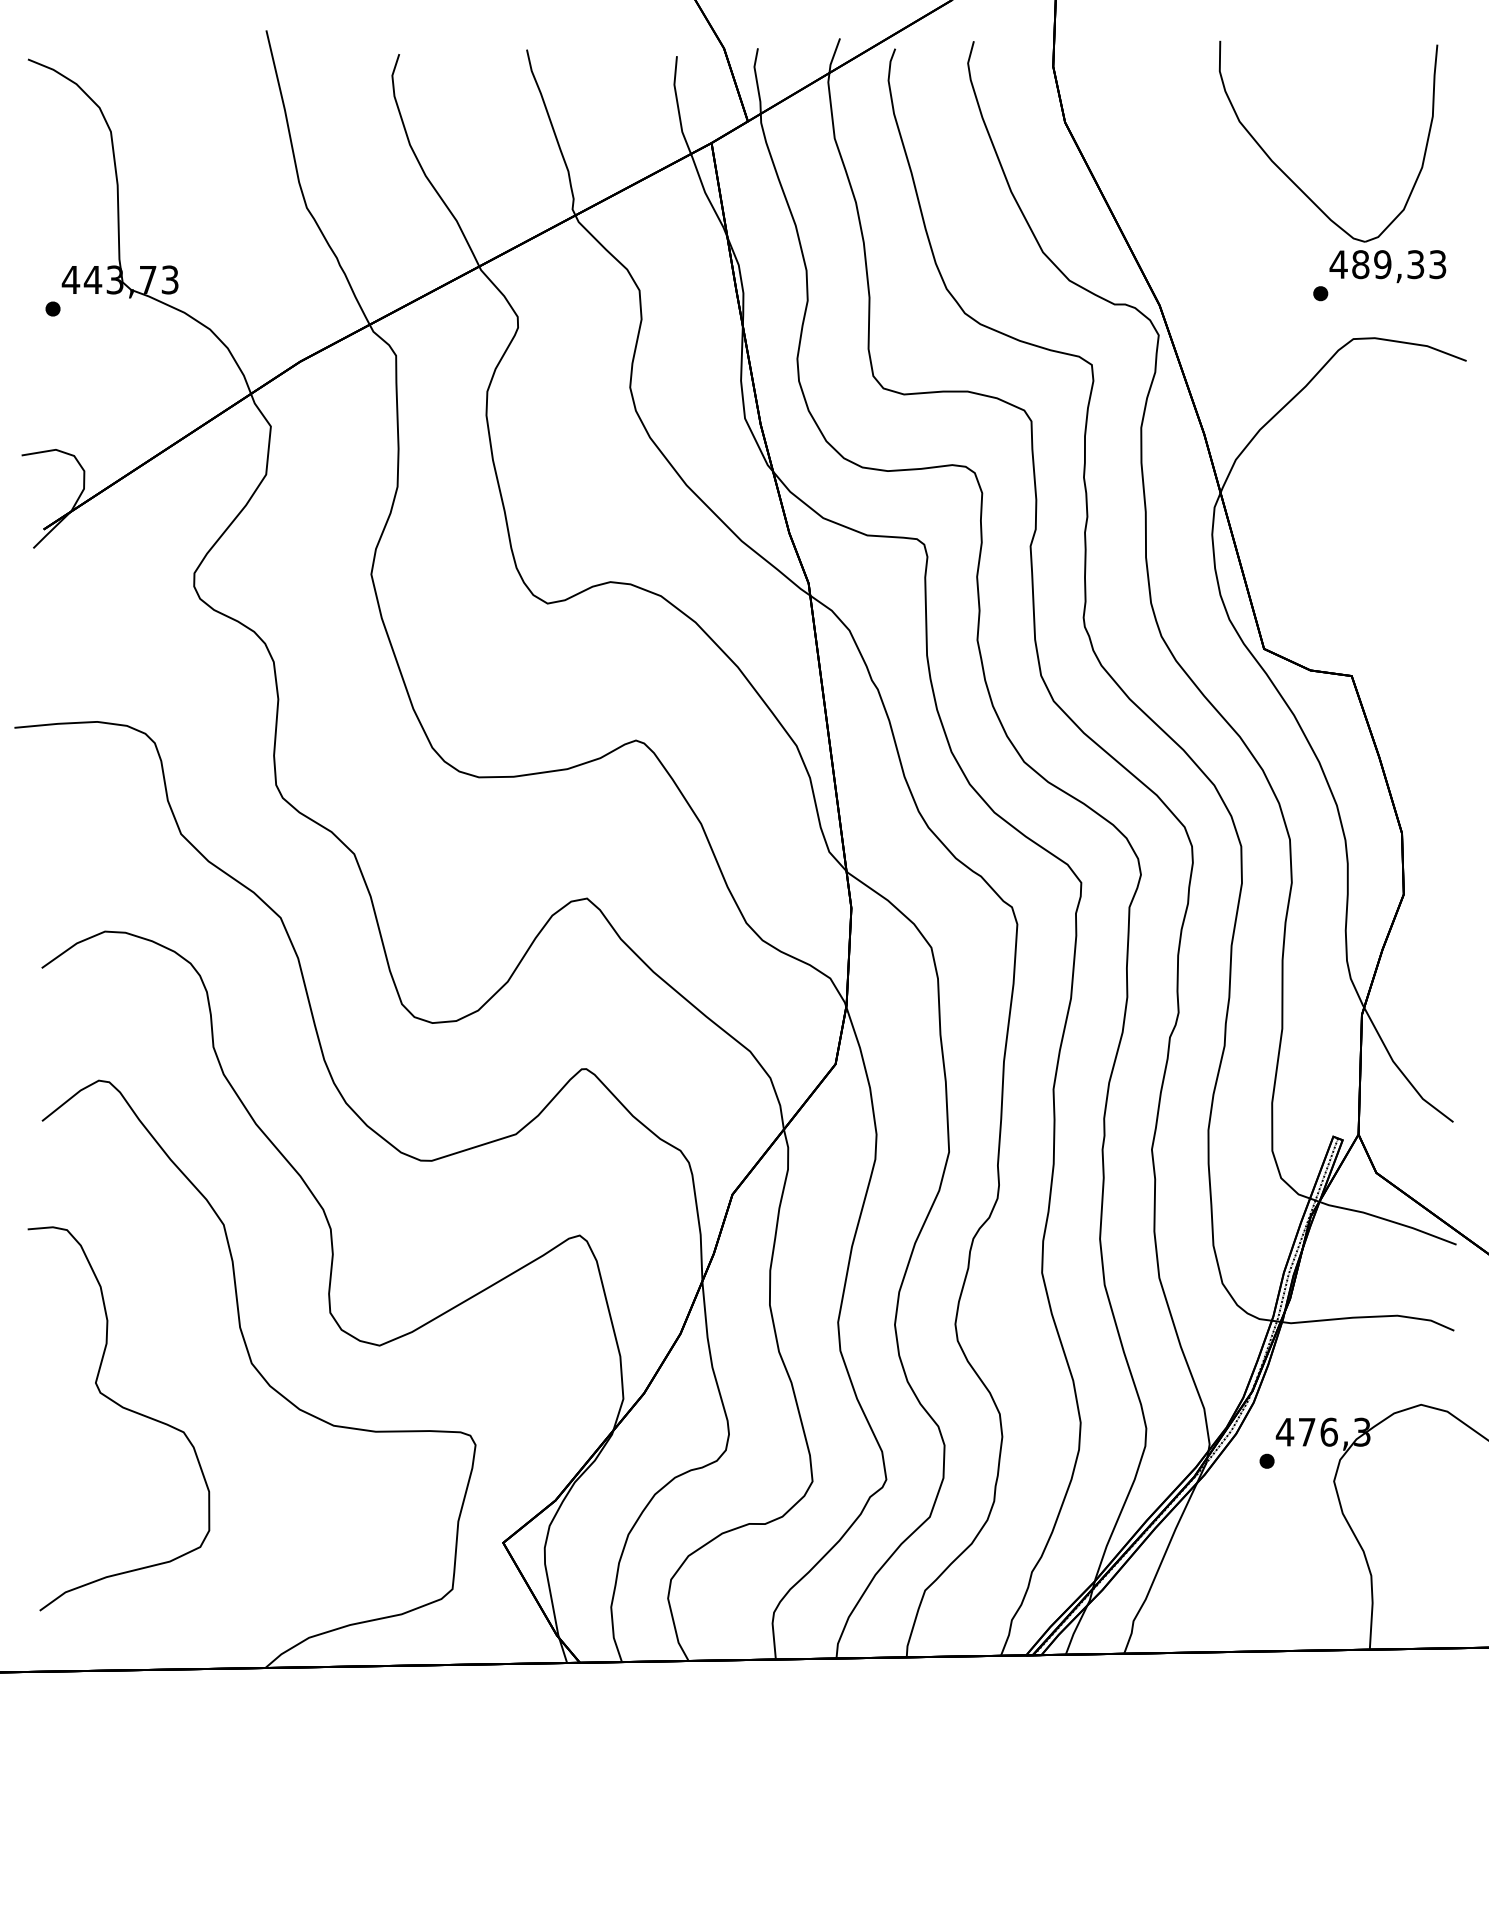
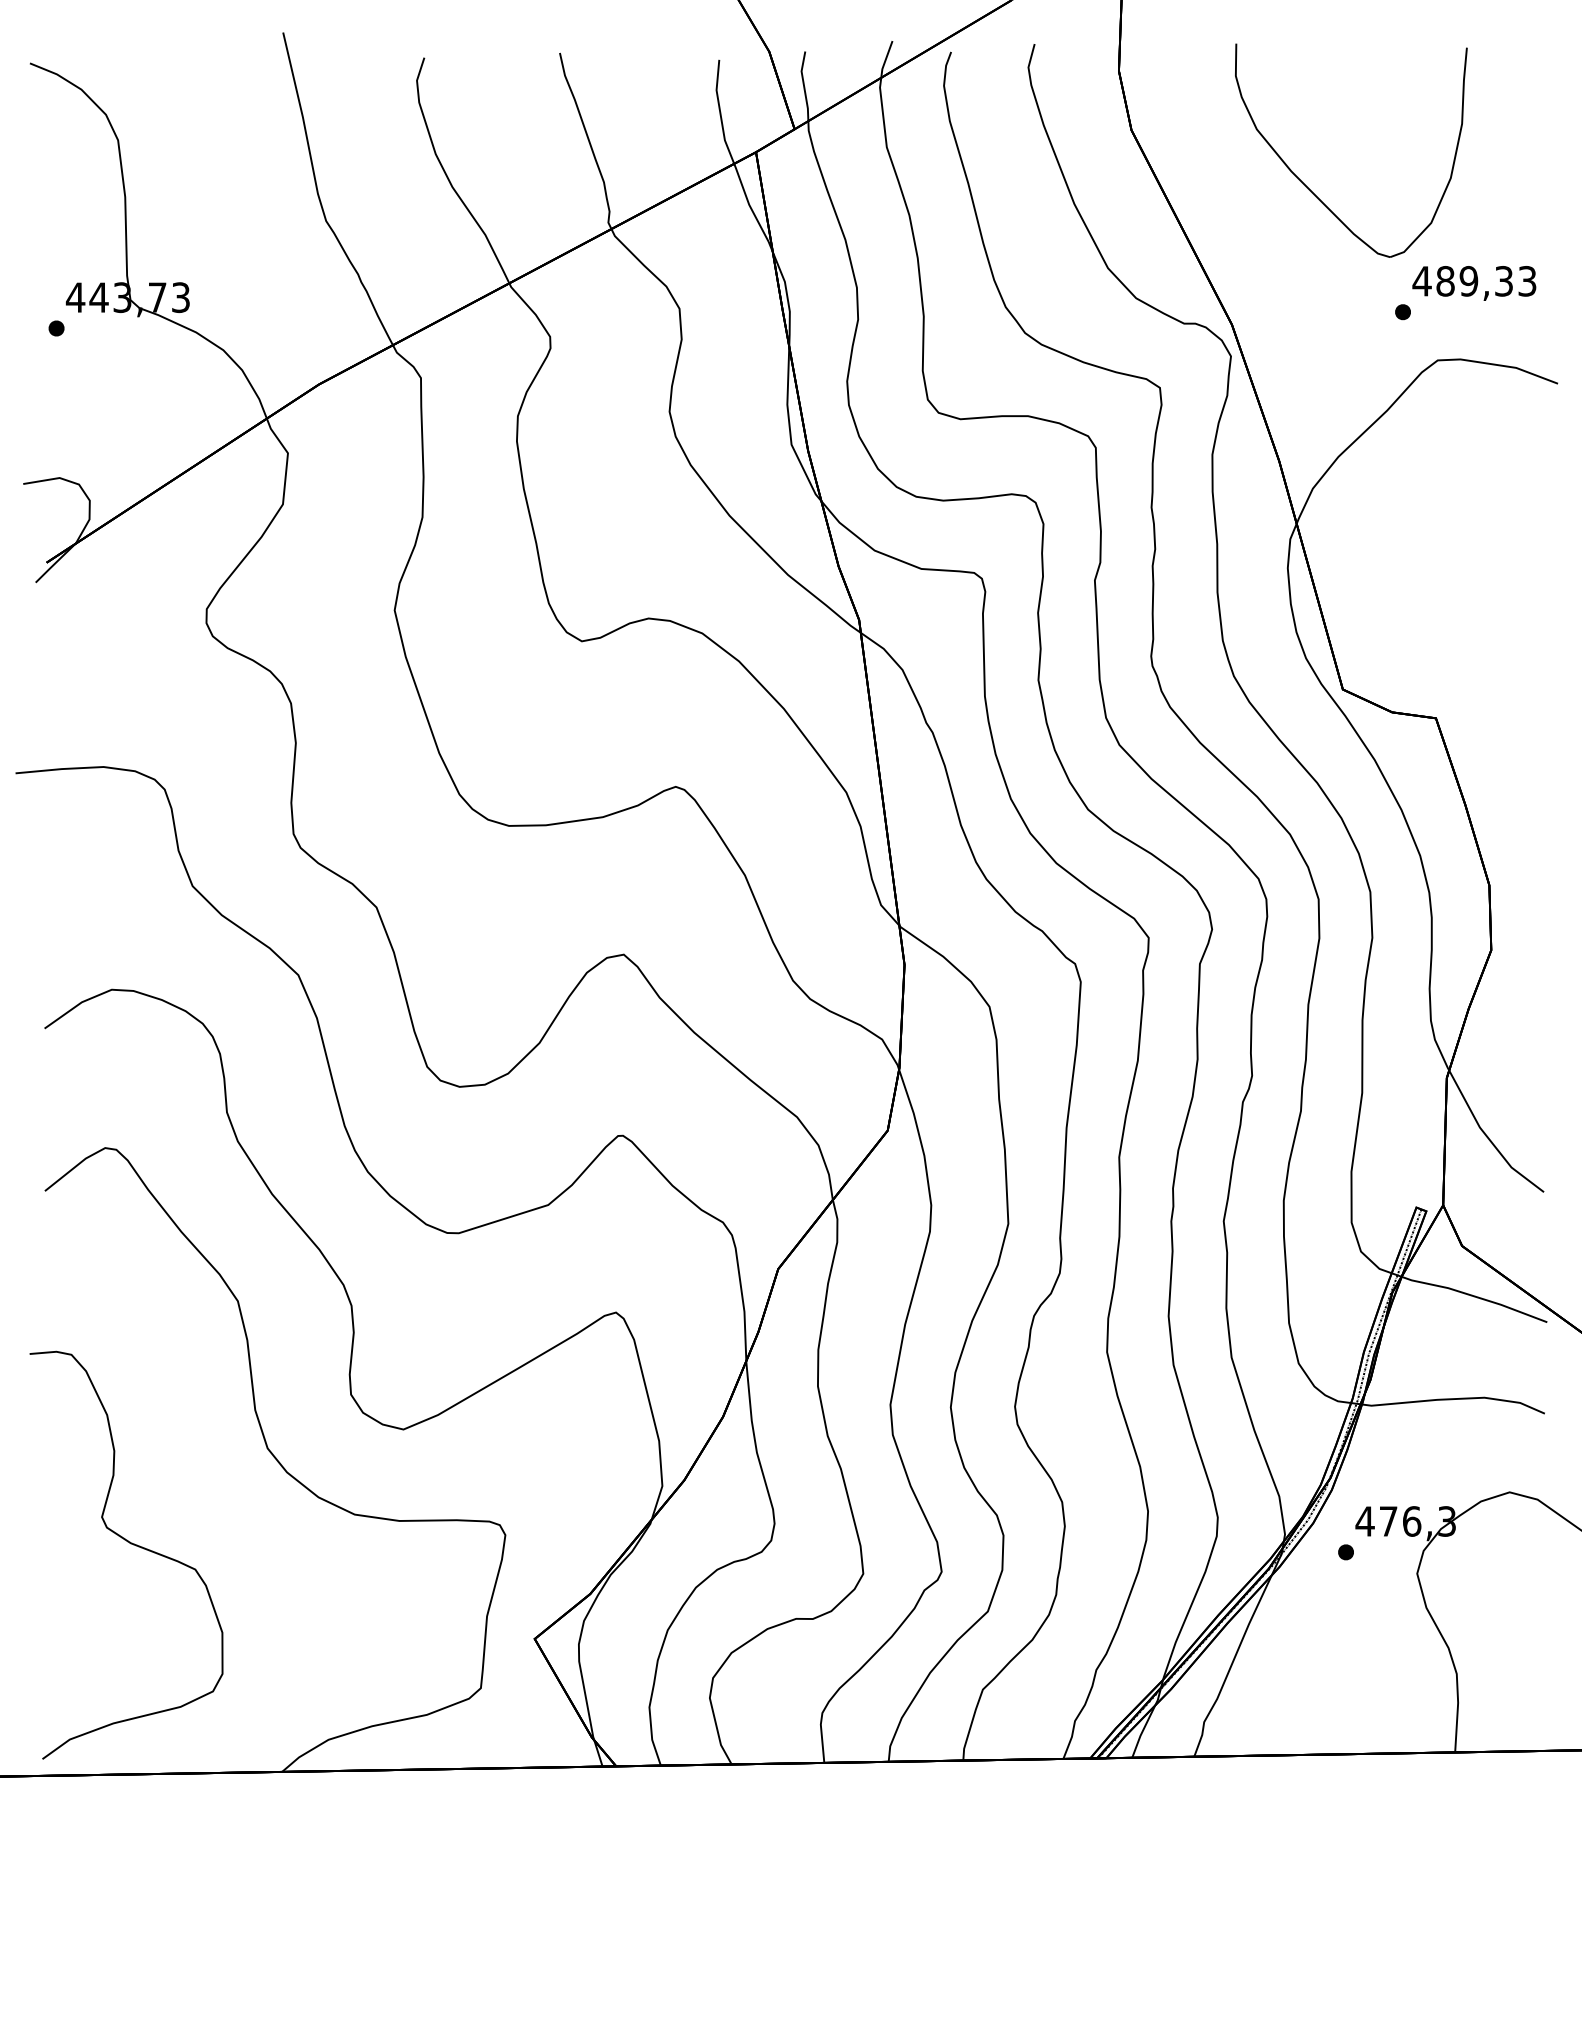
part: (1291, 179) -> (1311, 190), moved
part: (122, 1408) -> (130, 1544), moved

